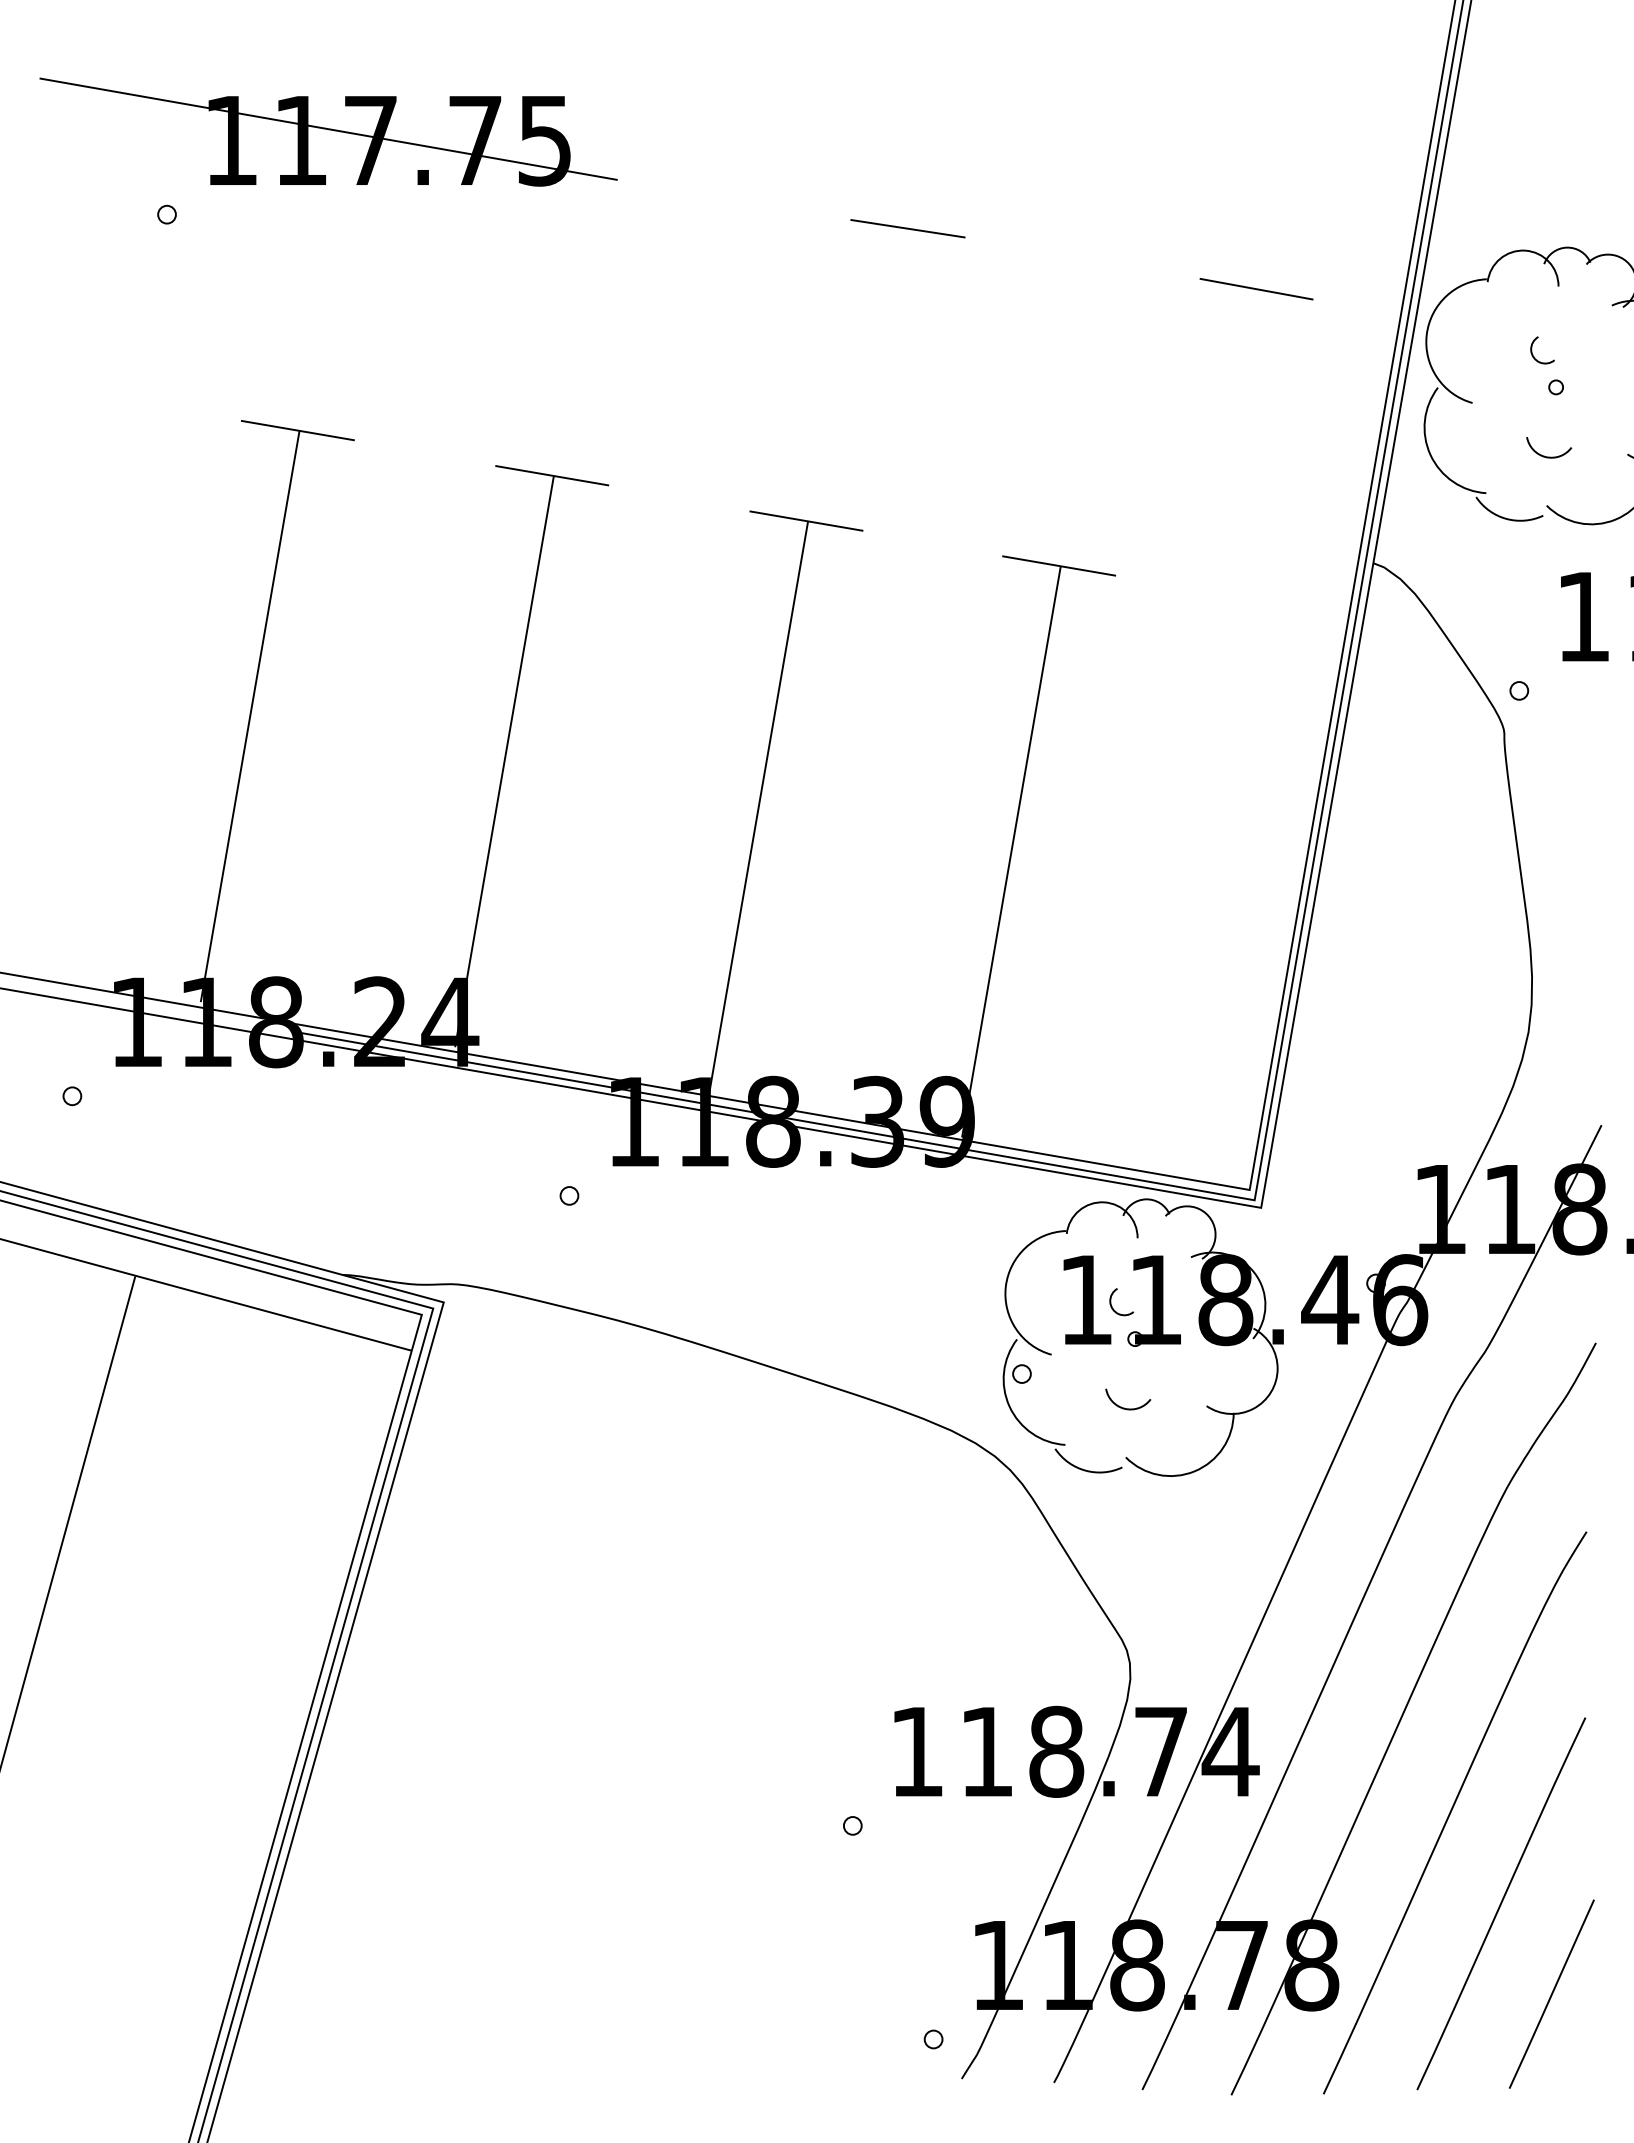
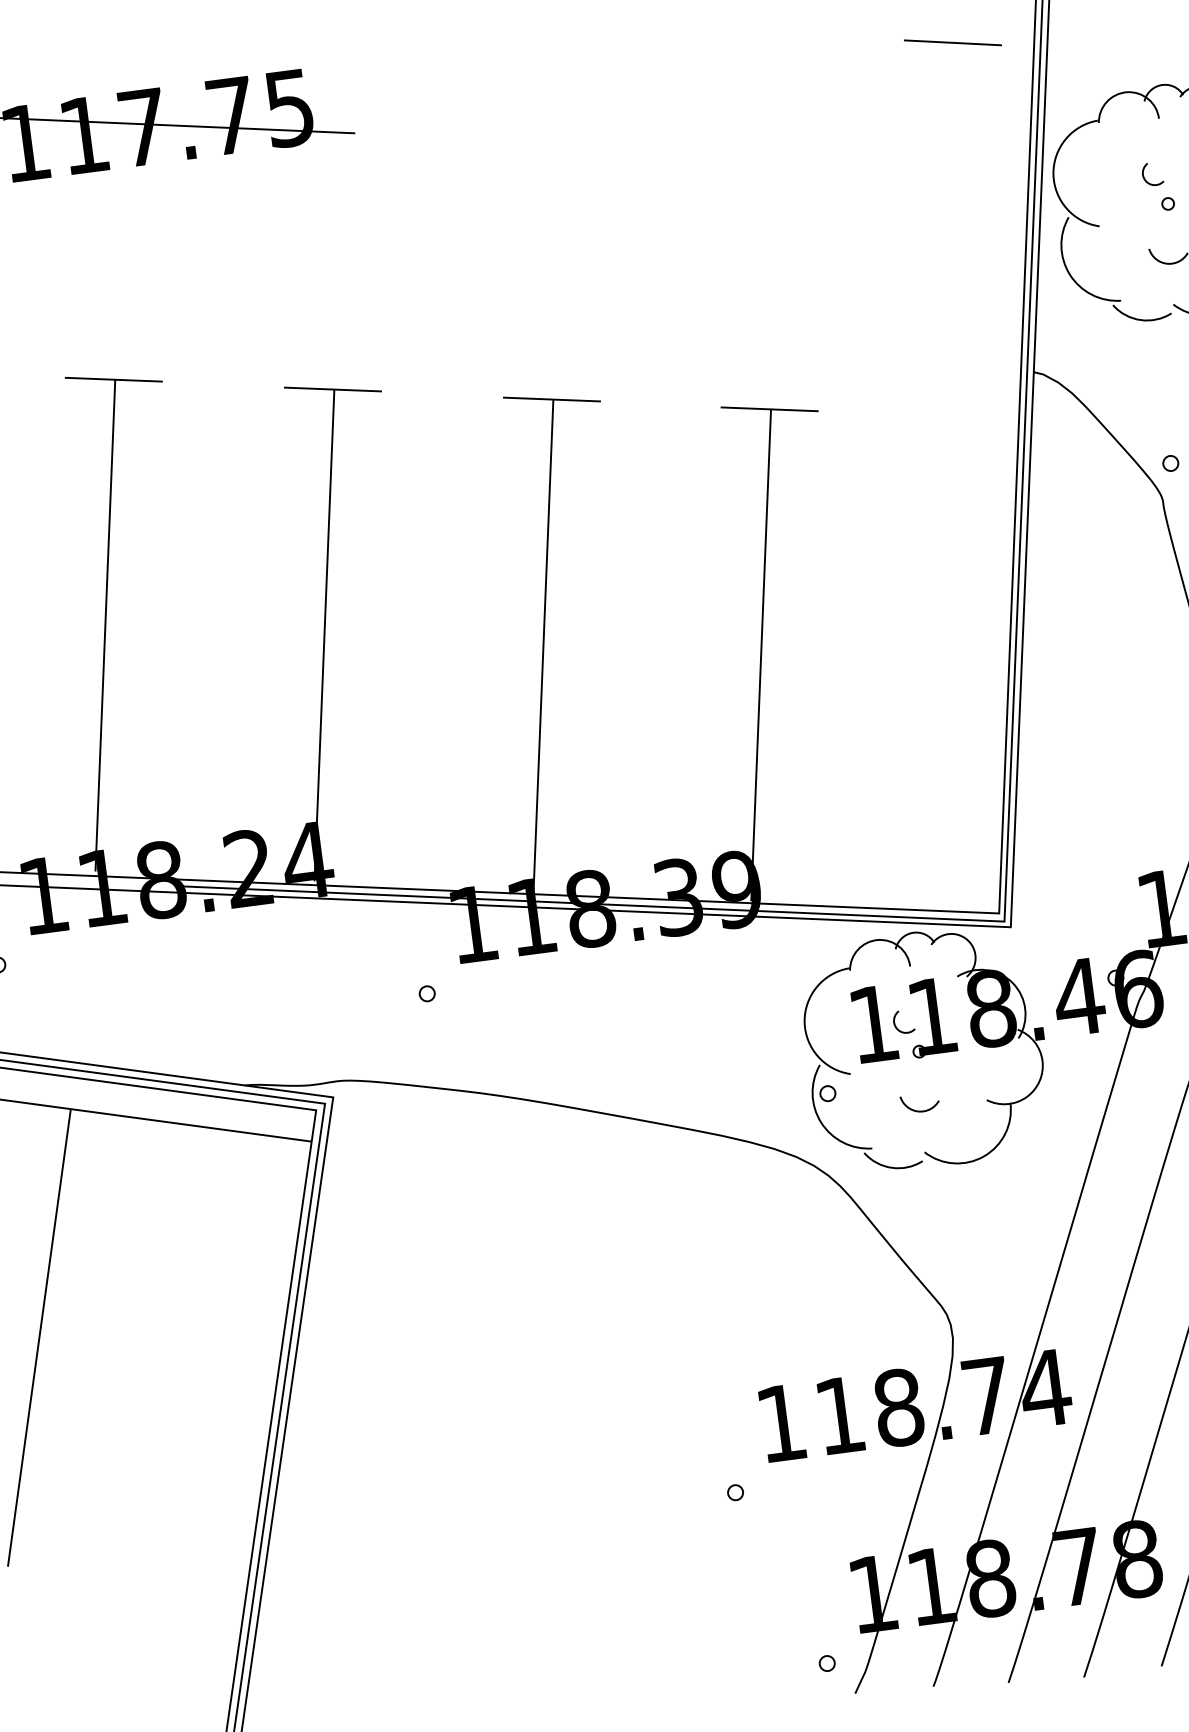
line: (907, 228) -> (604, 142), removed
line: (1256, 289) -> (952, 43), moved

